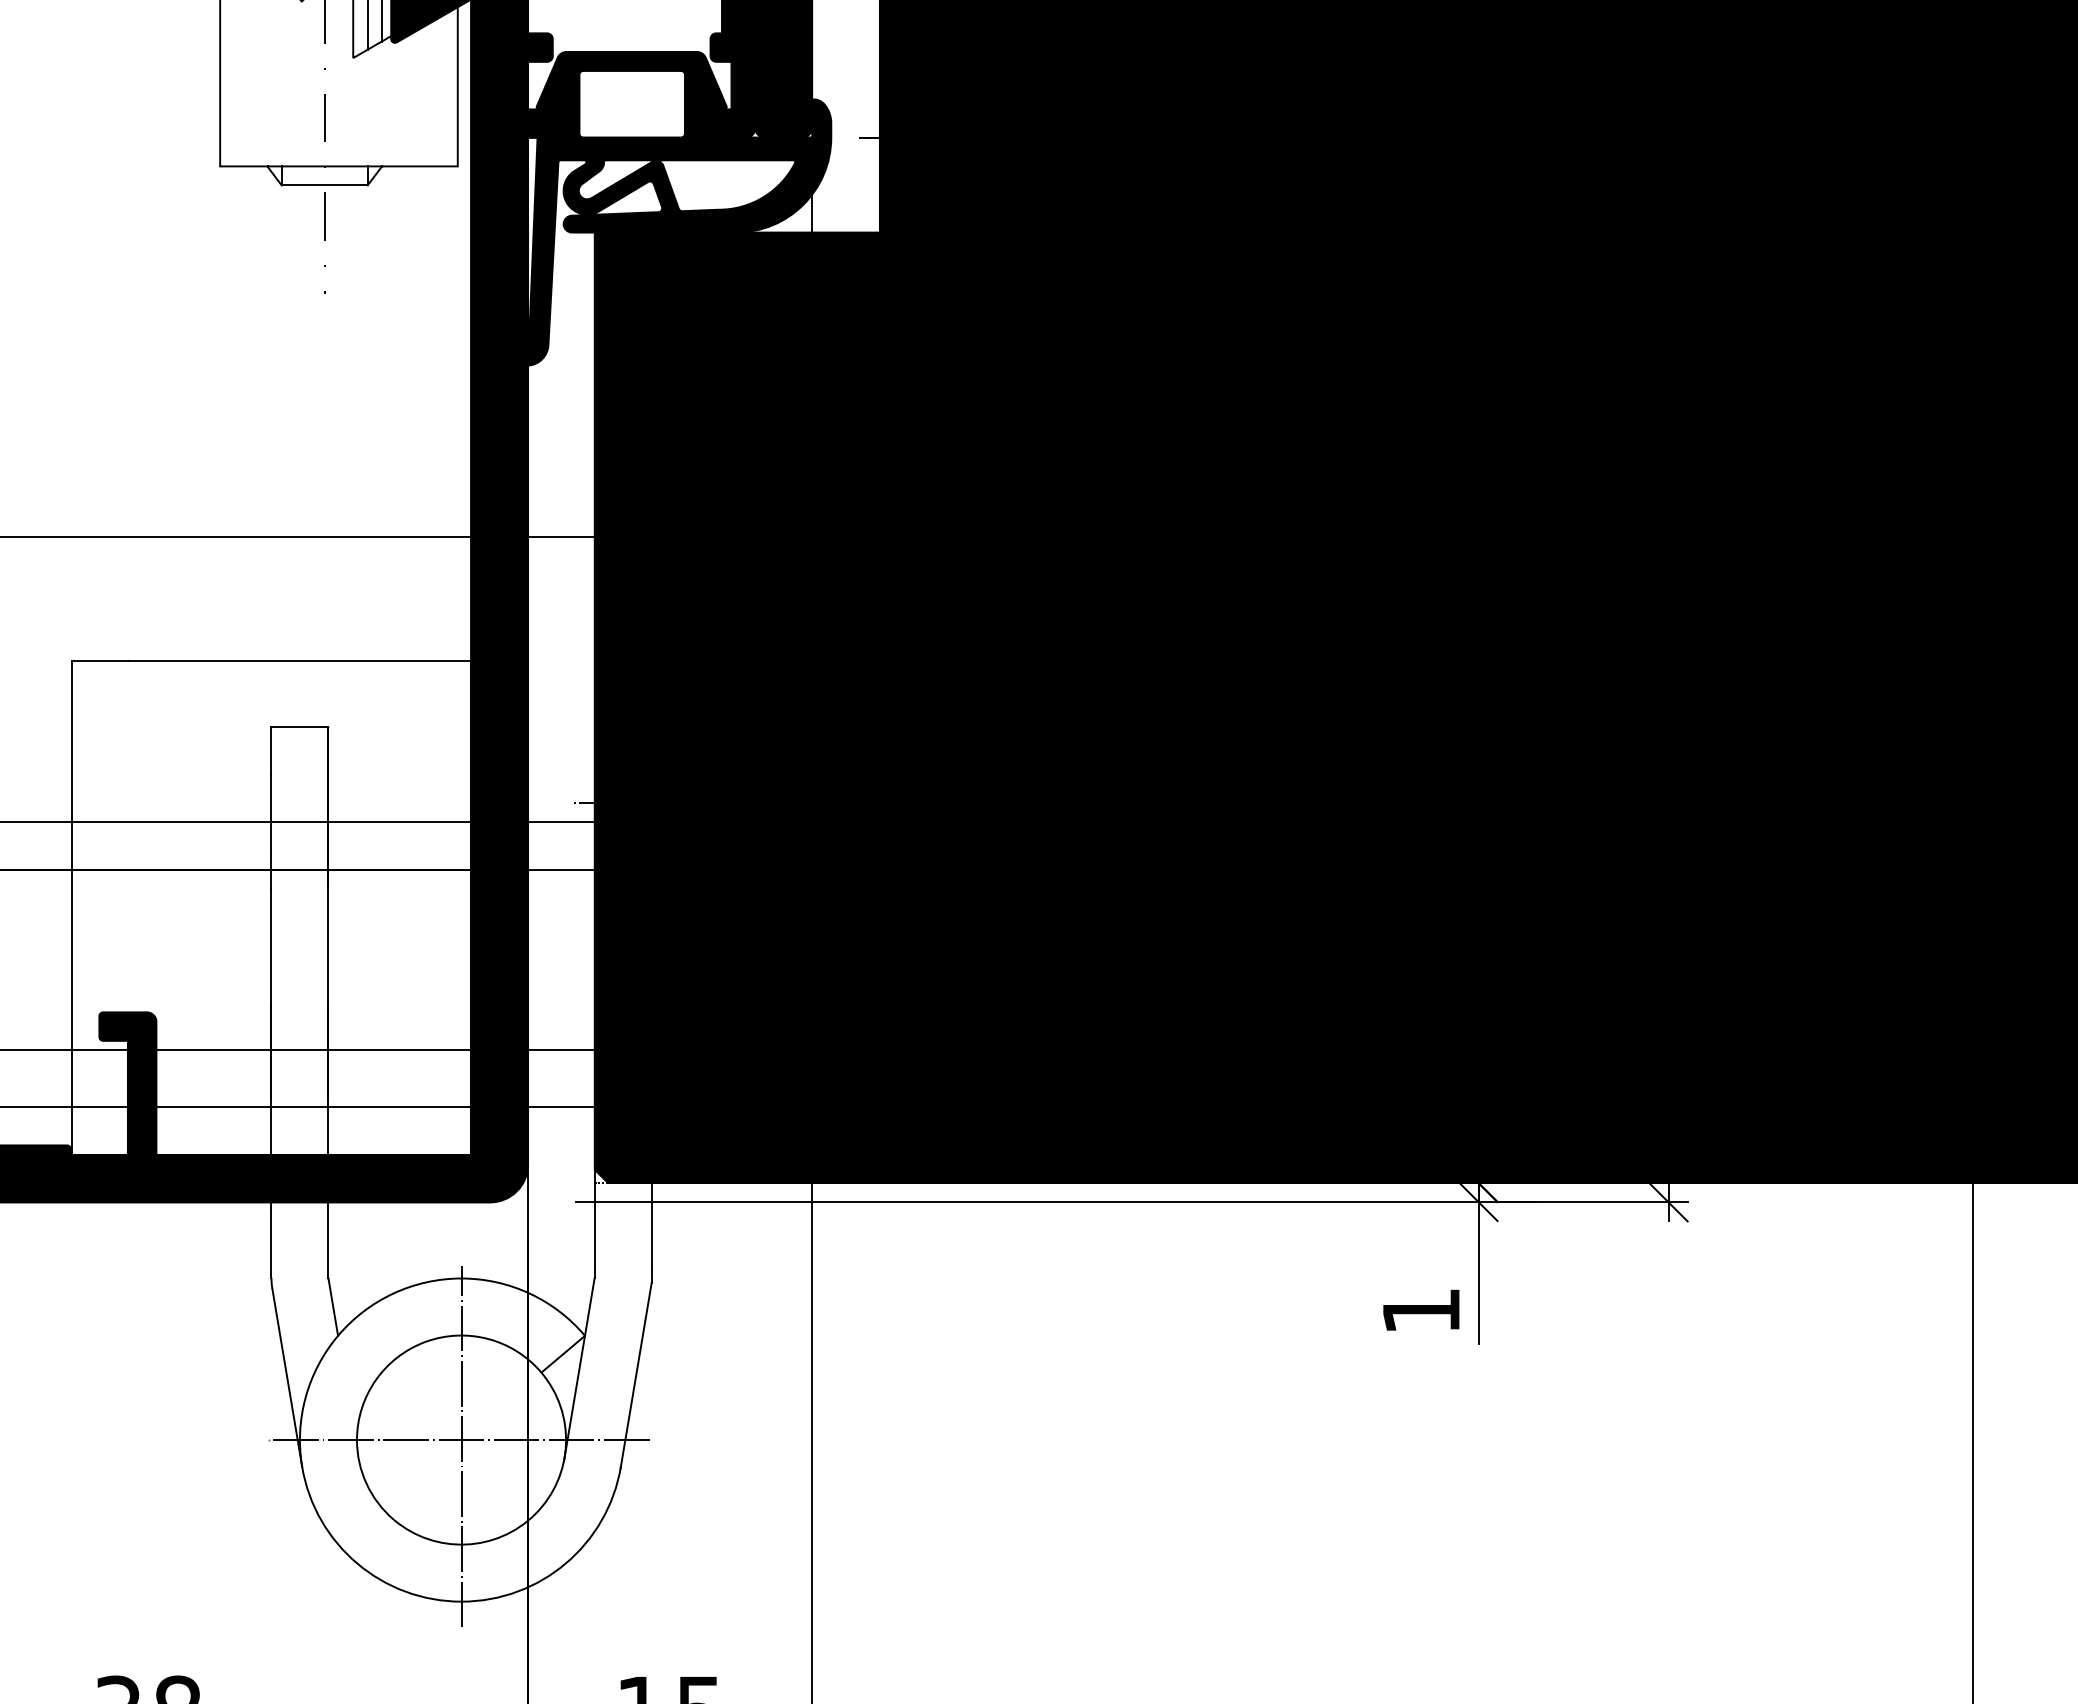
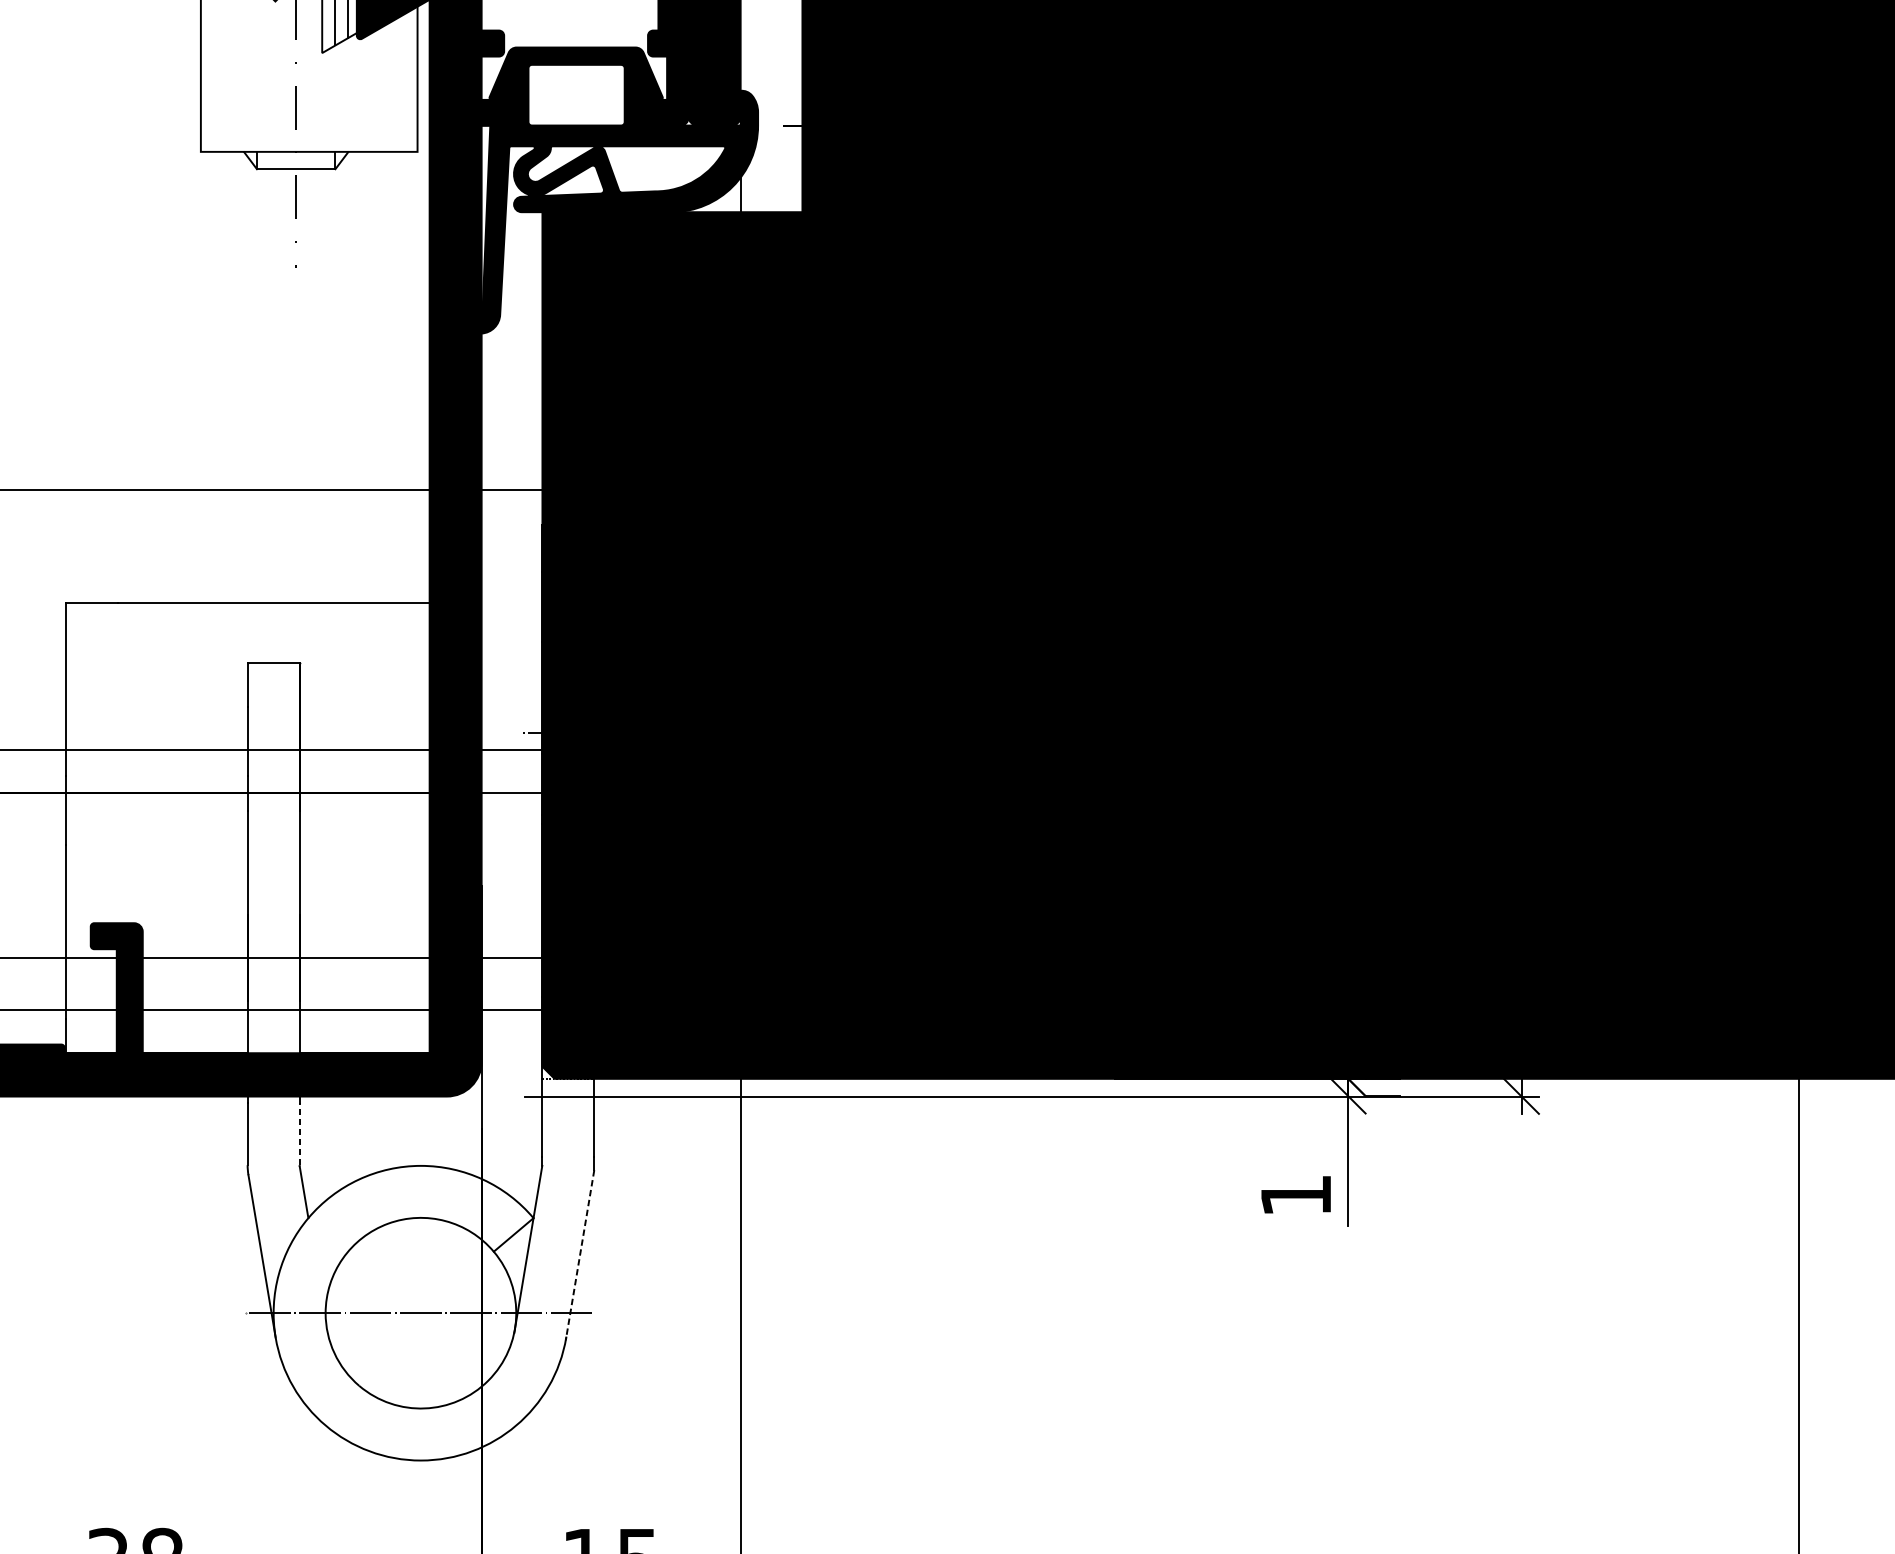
line: (328, 1243) -> (299, 1133), solid -> dashed
line: (636, 1375) -> (580, 1254), solid -> dashed
line: (461, 1446) -> (420, 1319), removed

